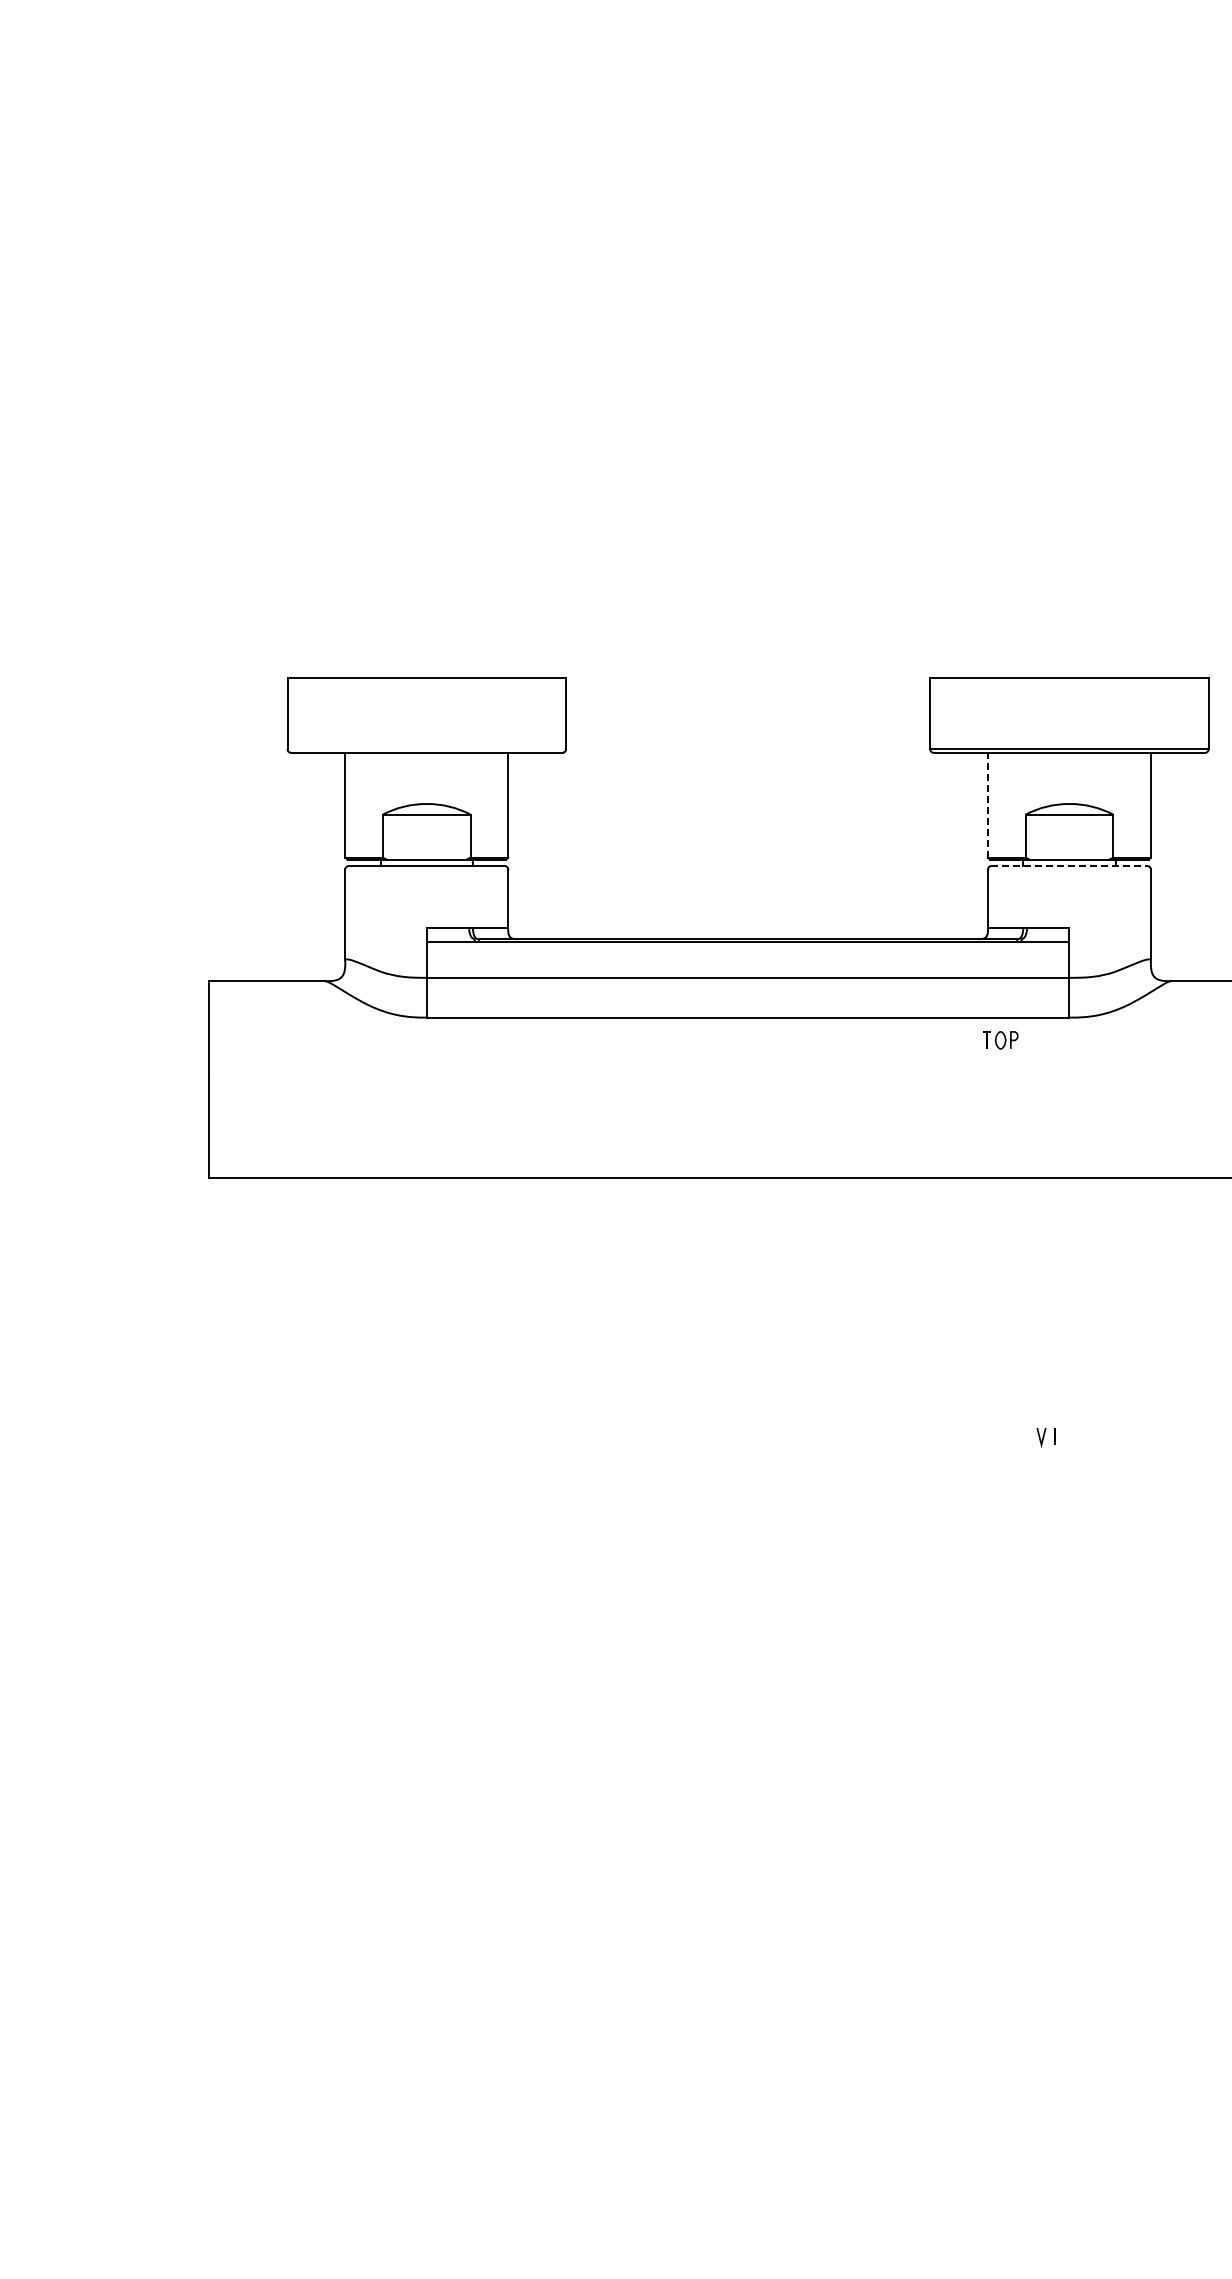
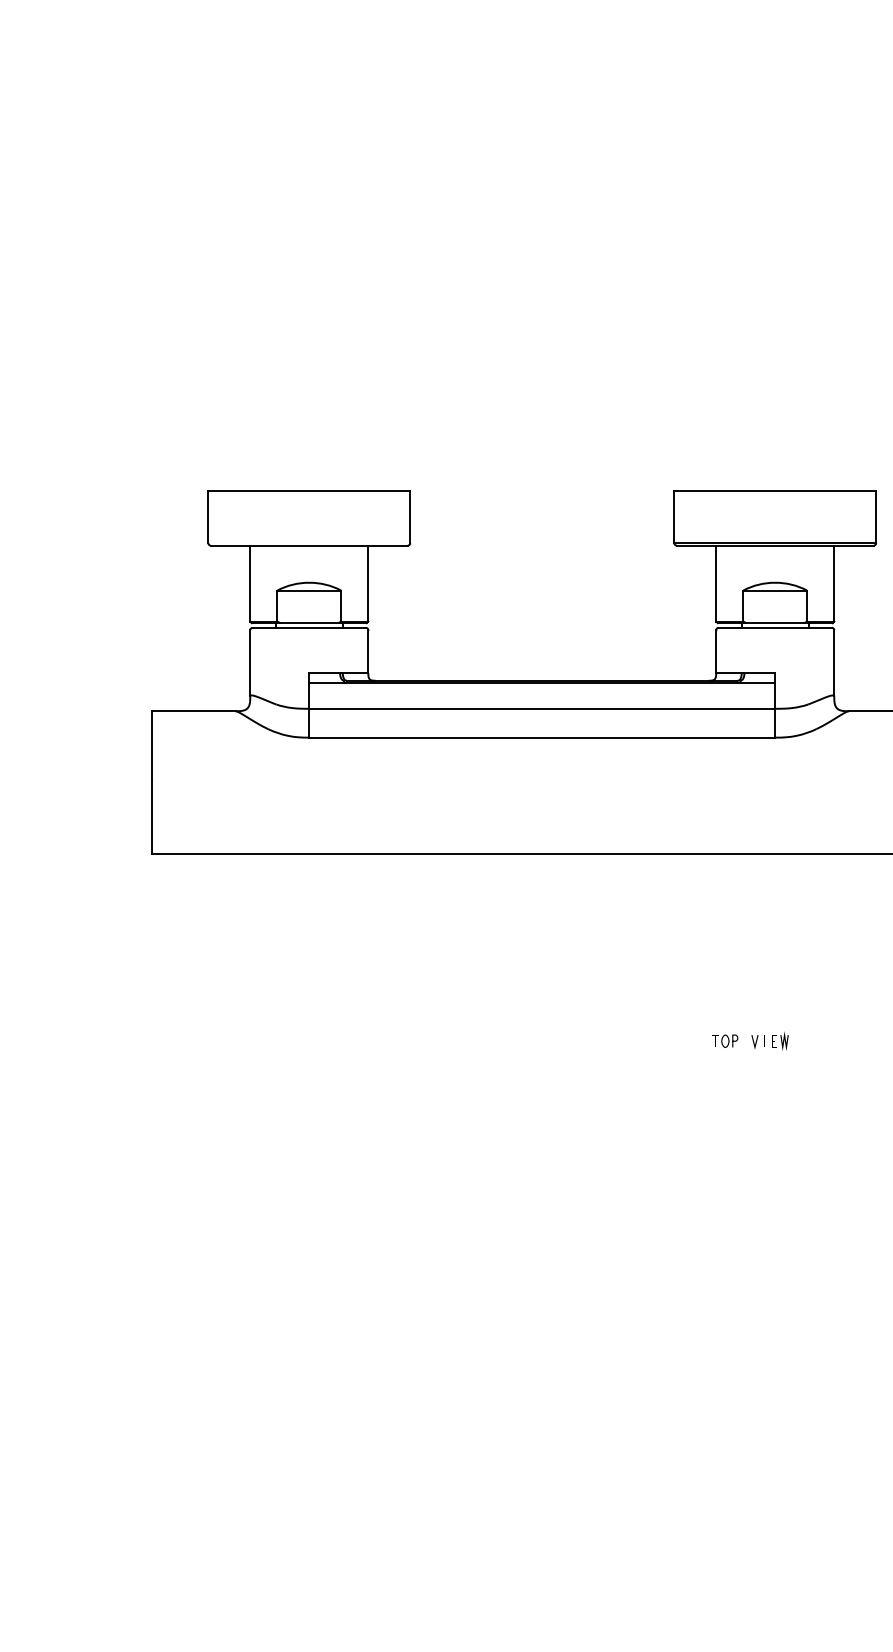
line: (988, 804) -> (716, 583), dashed -> solid
line: (1069, 866) -> (775, 628), dashed -> solid
part: (1000, 1040) -> (725, 1041), moved
part: (1076, 1436) -> (780, 1041), added

